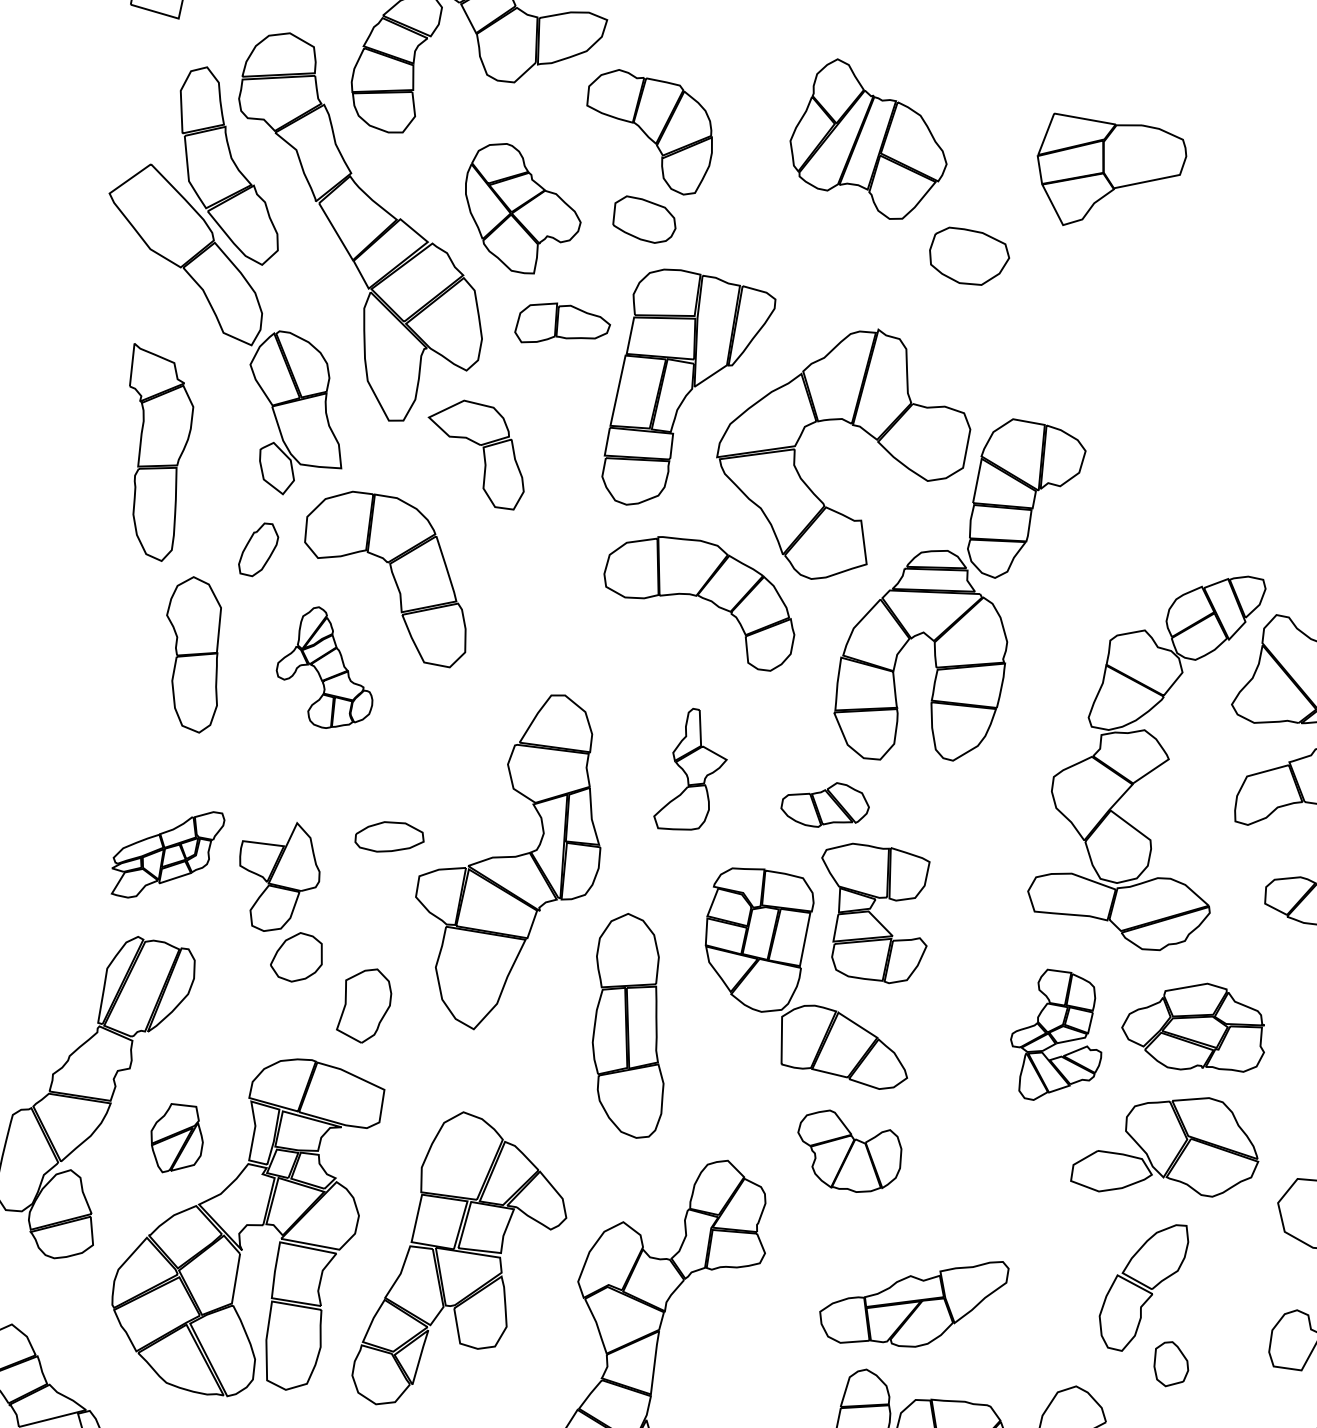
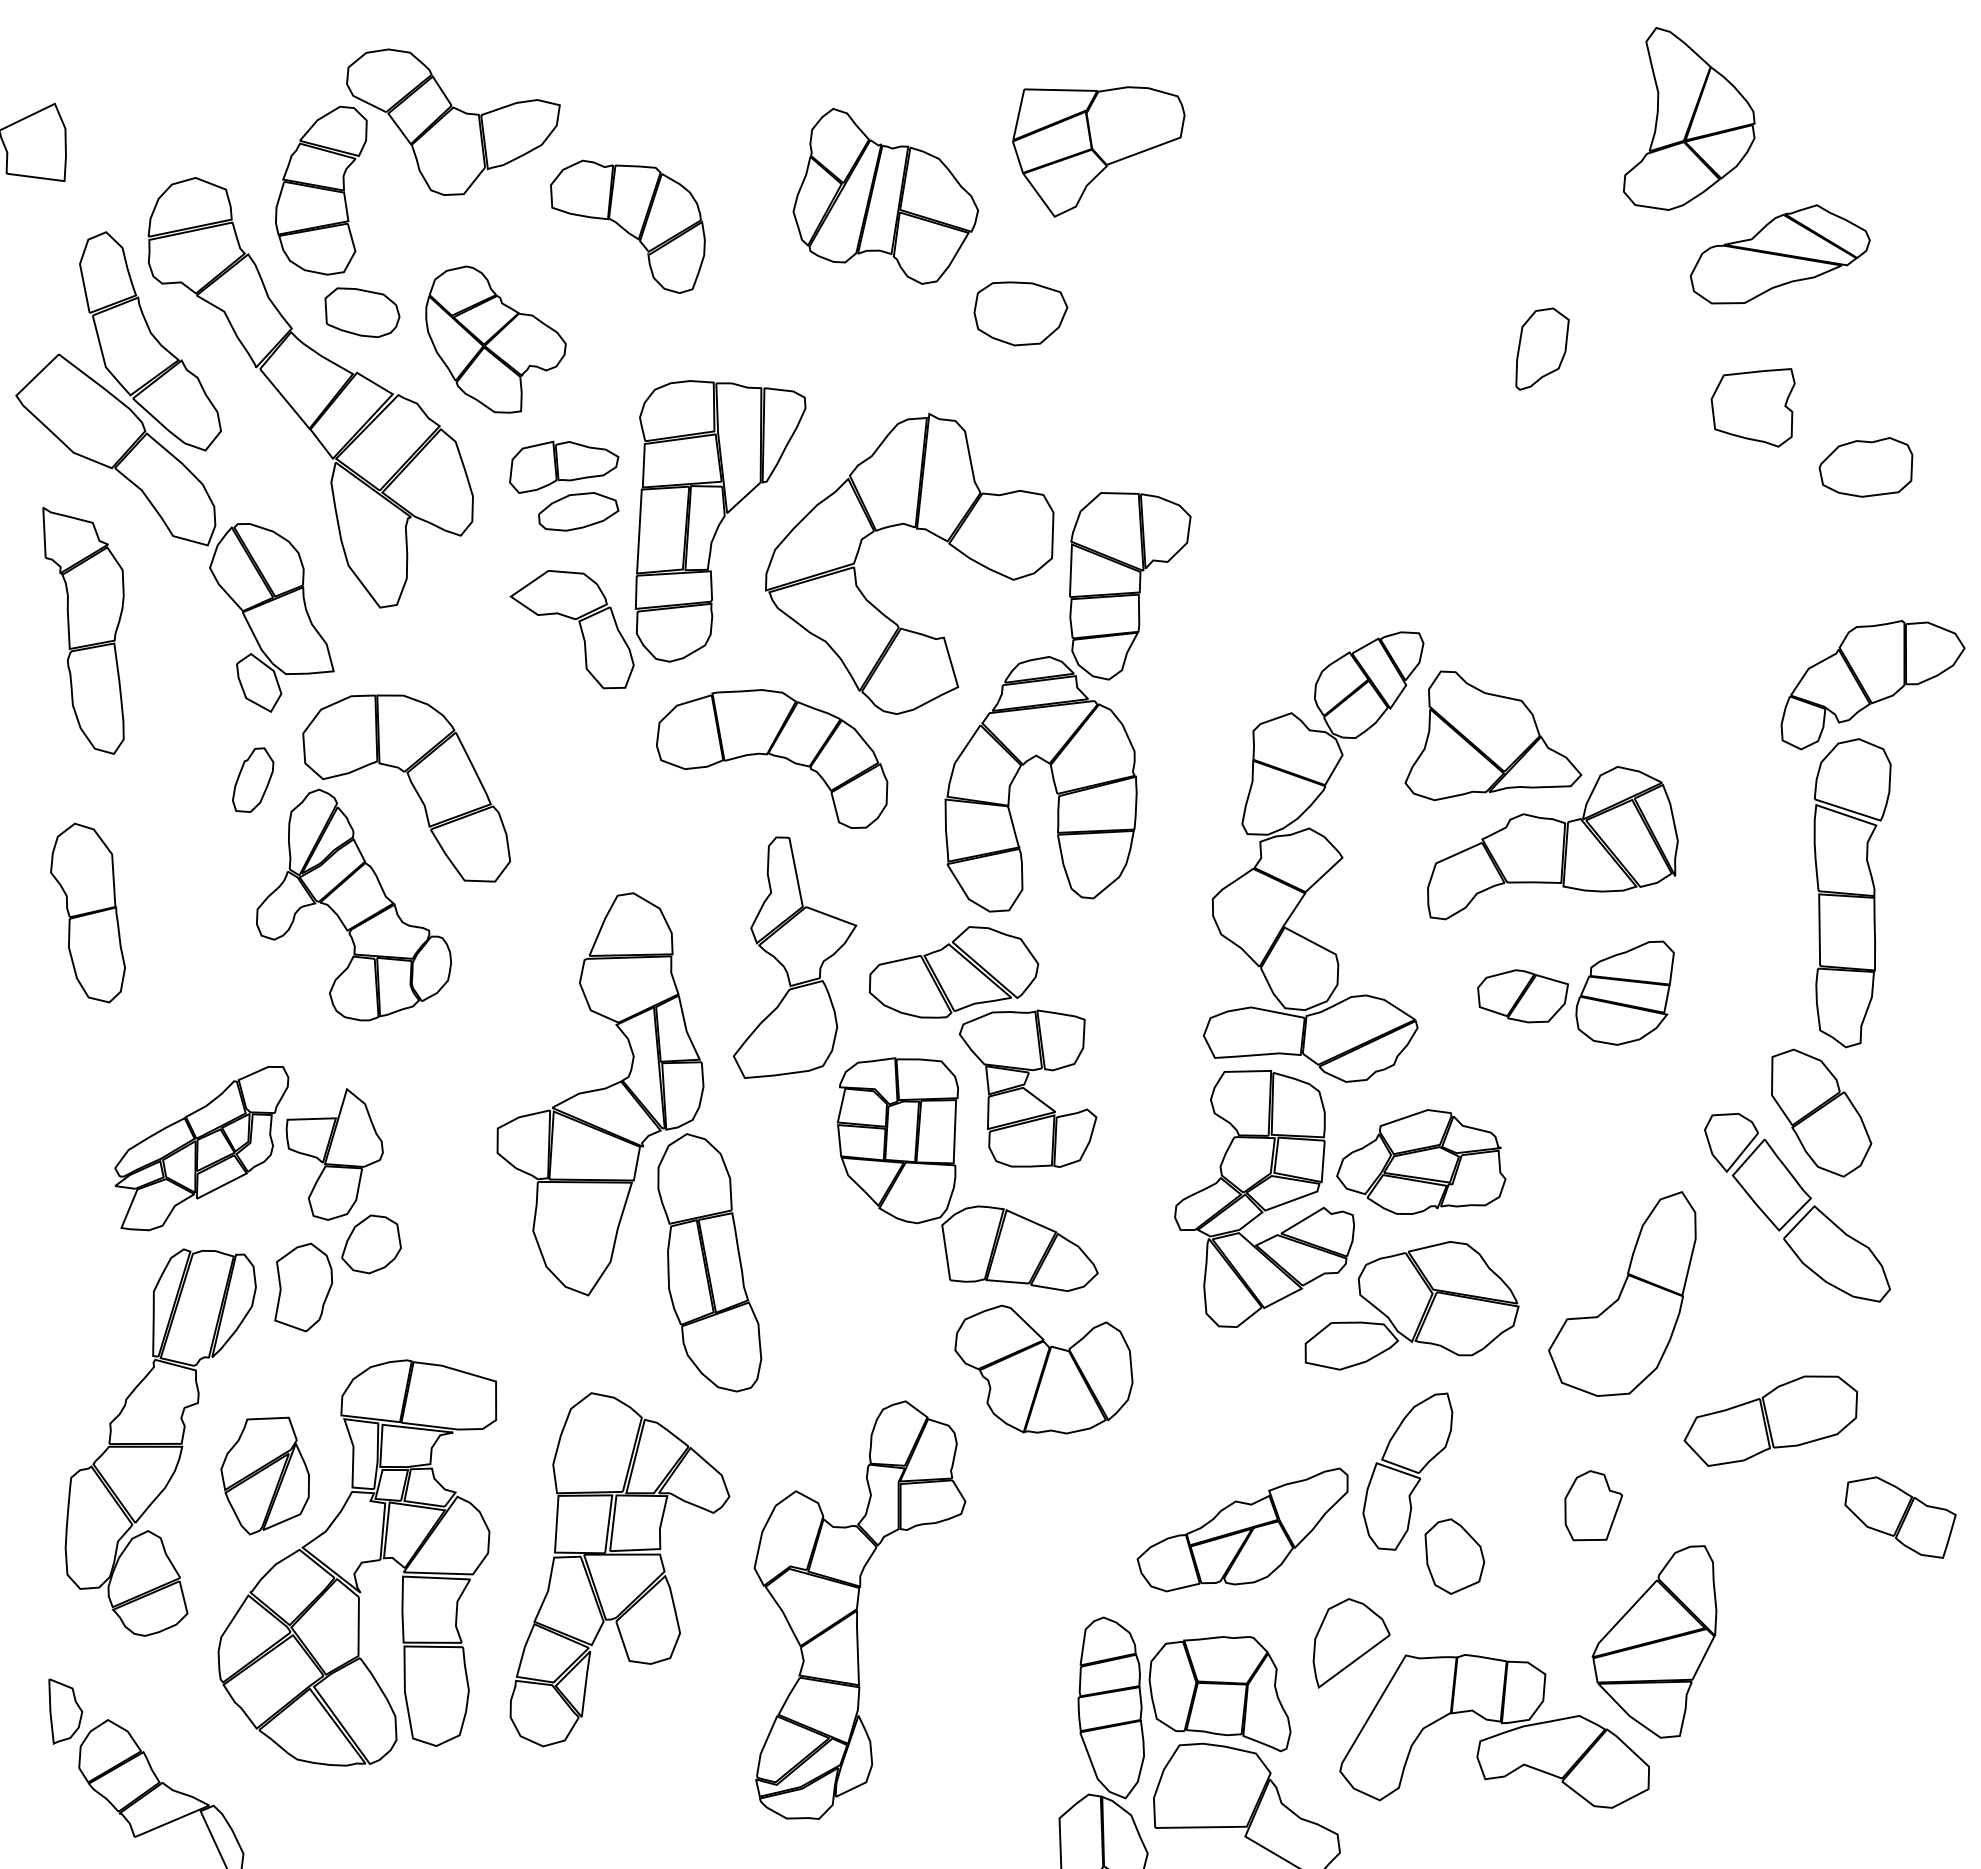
part: (1108, 175) -> (1098, 151), moved
part: (644, 220) -> (362, 312), moved
part: (483, 451) -> (579, 626), moved
part: (152, 452) -> (83, 630), moved
part: (192, 653) -> (87, 912), moved
part: (327, 667) -> (353, 904), size x1.67
part: (692, 771) -> (794, 957), size x1.67
part: (825, 804) -> (954, 972), size x1.67
part: (389, 837) -> (578, 511), moved
part: (166, 853) -> (201, 1148), size x1.43
part: (365, 1005) -> (303, 1287), moved
part: (630, 1025) -> (709, 1262), moved
part: (1057, 1036) -> (1264, 1198), size x1.67
part: (176, 1138) -> (264, 1475), size x1.43
part: (848, 1152) -> (1043, 1369), size x1.43
part: (912, 1300) -> (1242, 1529), moved
part: (1171, 1364) -> (1454, 1556), size x1.43

